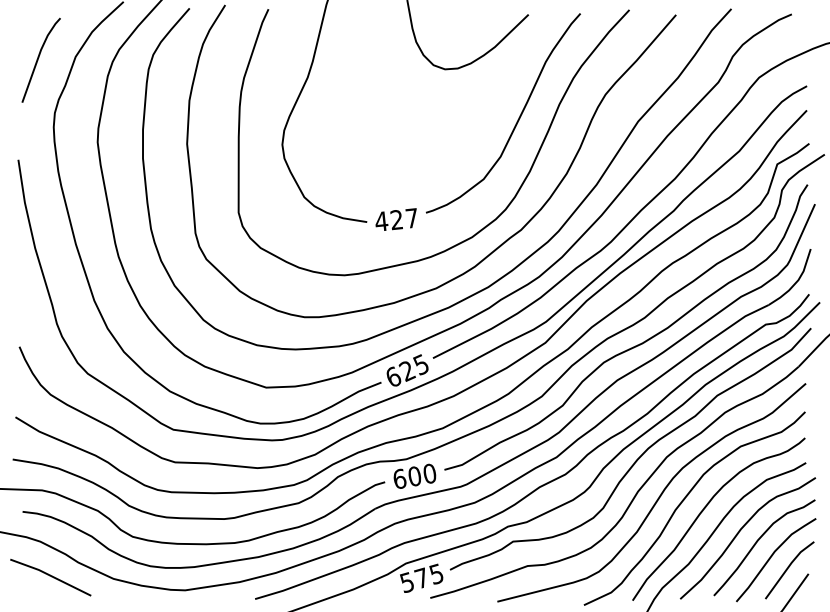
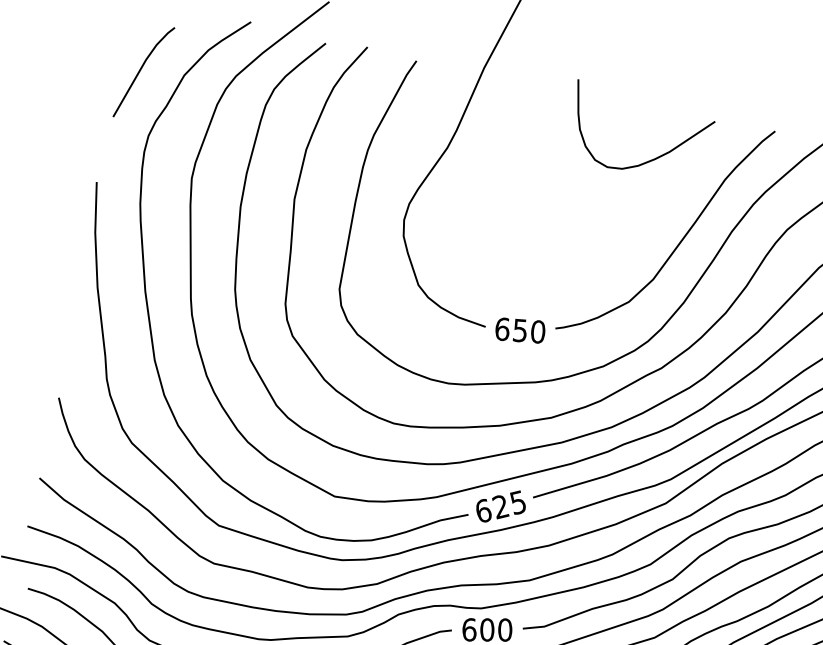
text: (396, 219) -> (520, 330), 427 -> 650

